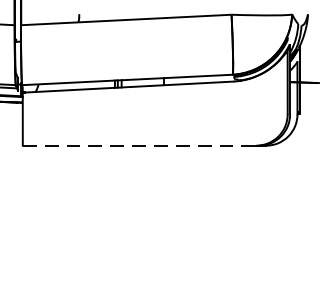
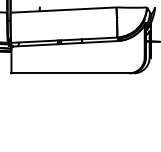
line: (140, 146) -> (70, 73), dashed -> solid

